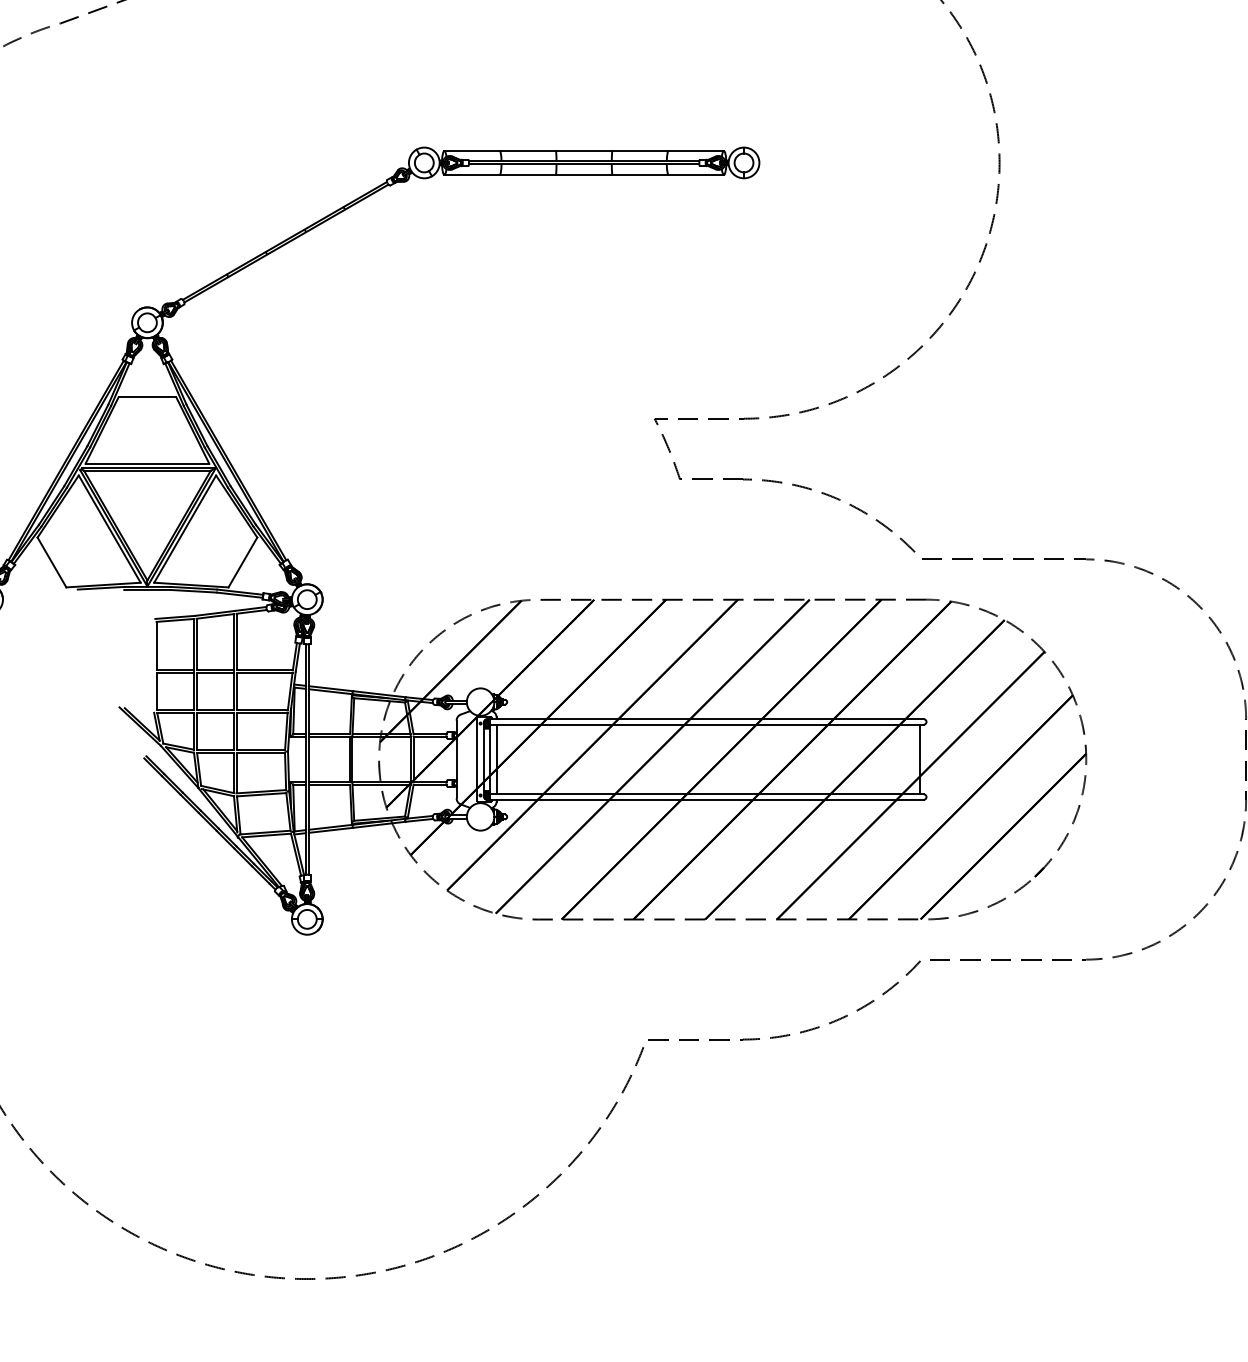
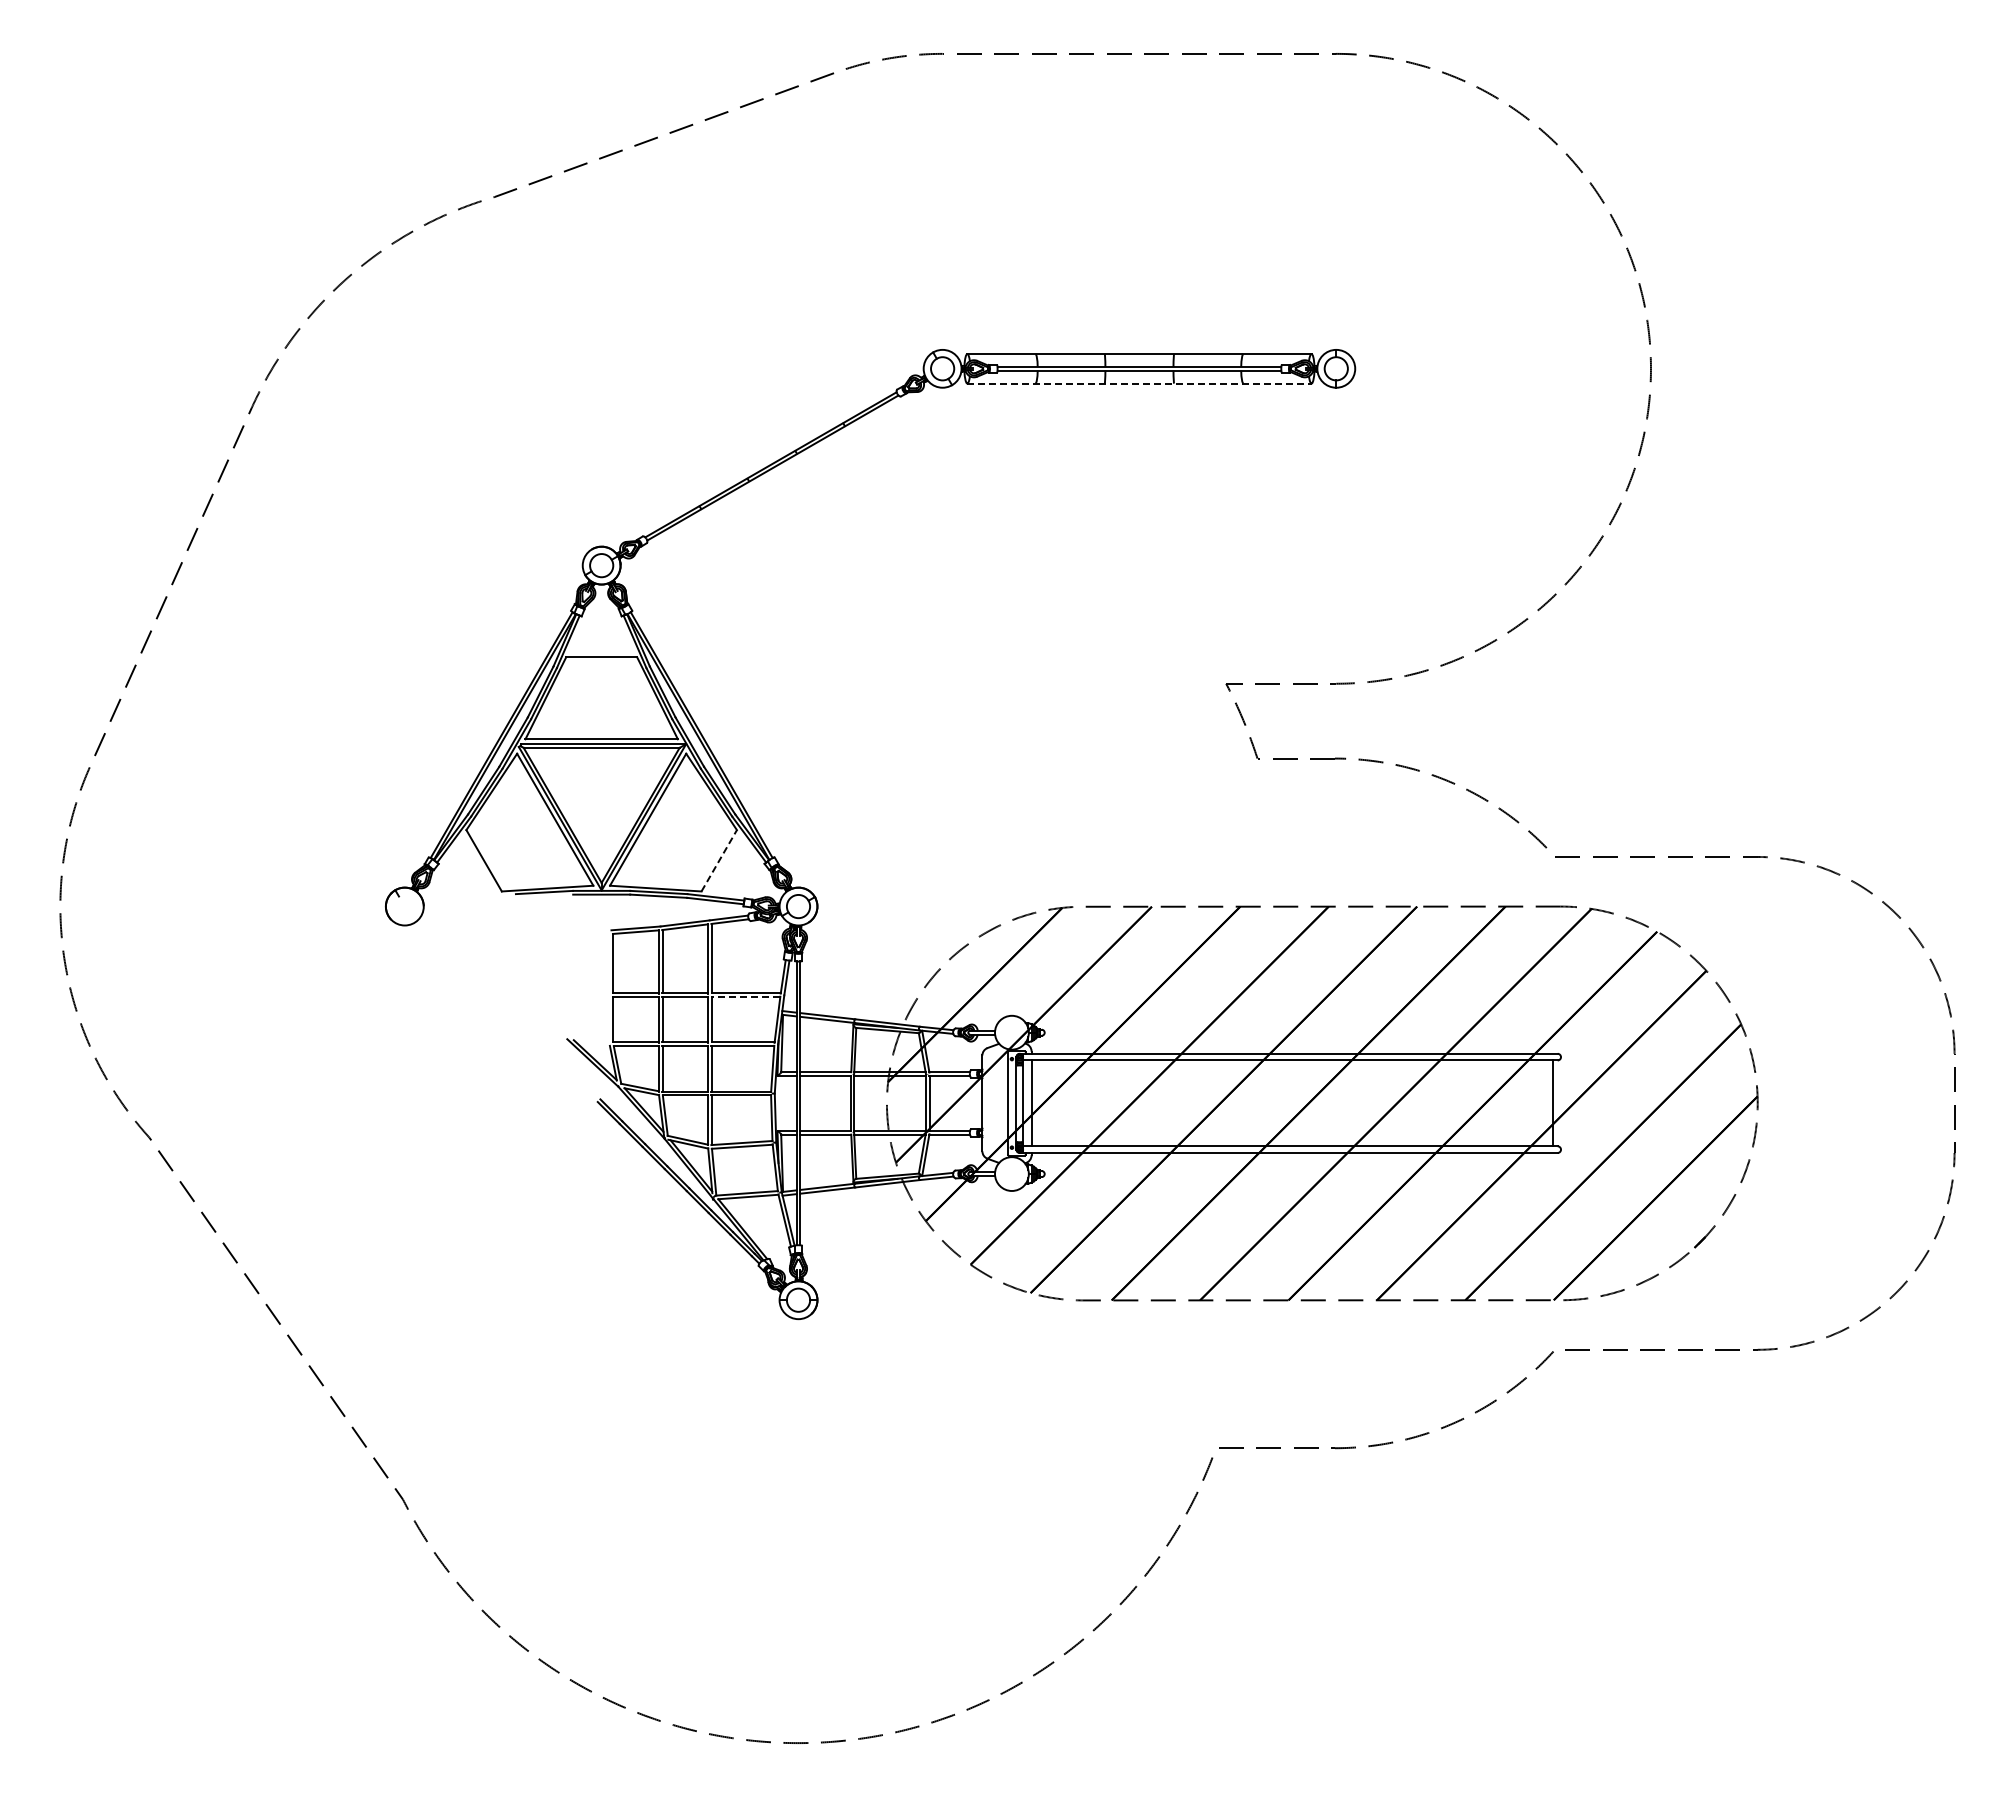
line: (584, 174) -> (1139, 383), solid -> dashed
line: (243, 562) -> (719, 860), solid -> dashed
line: (264, 673) -> (745, 997), solid -> dashed

